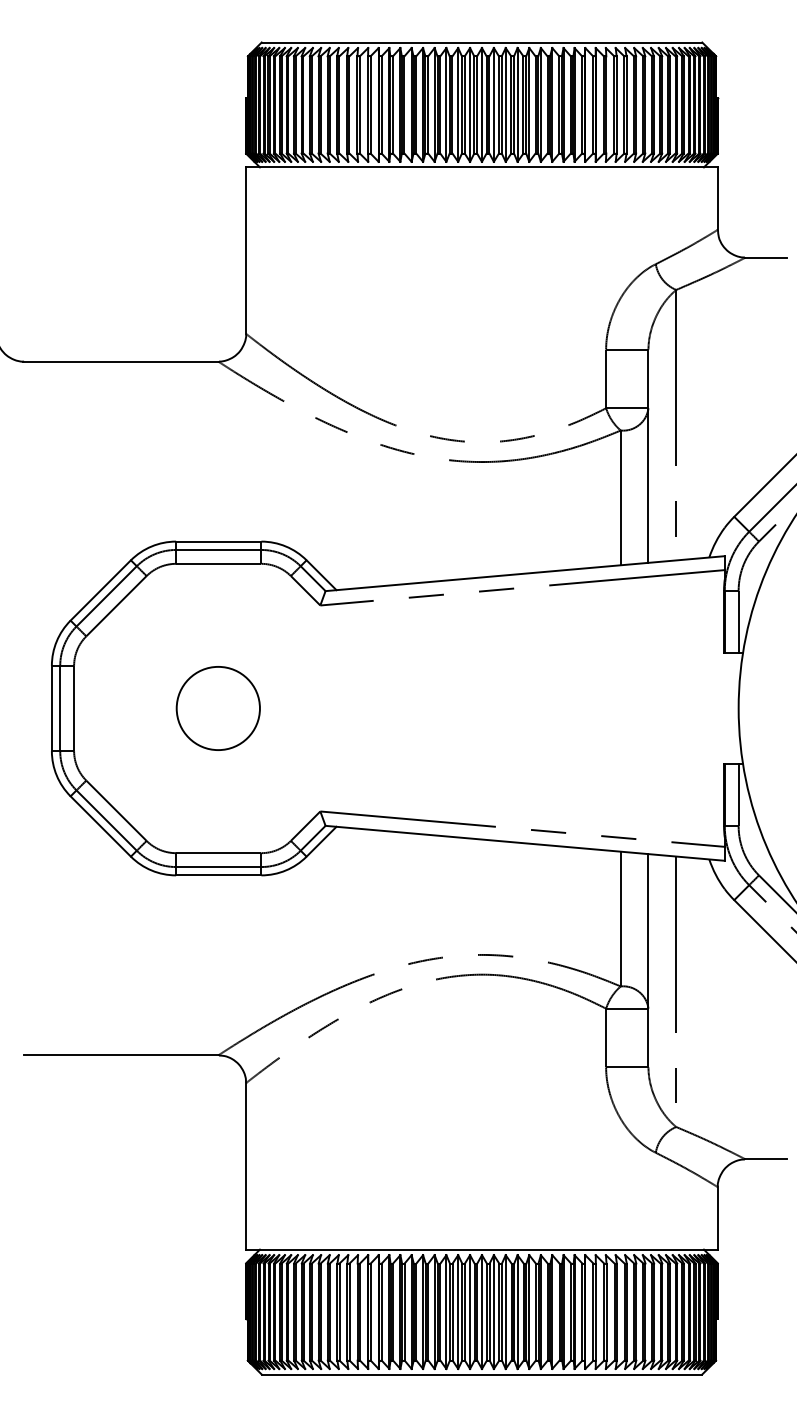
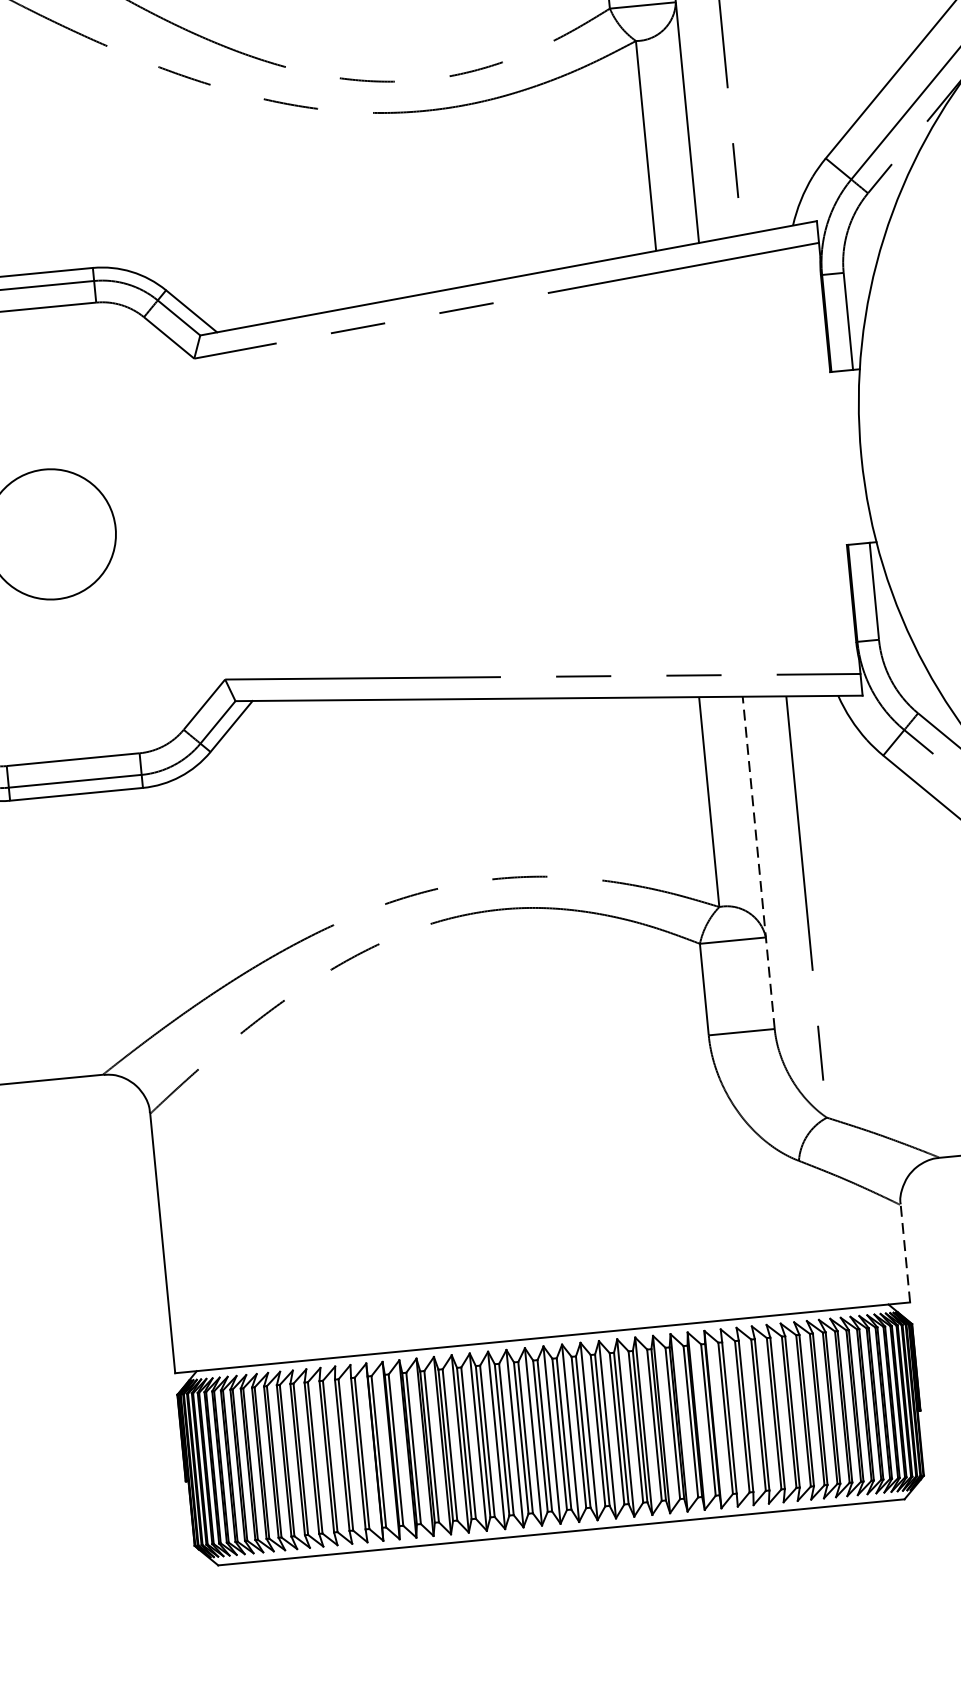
line: (648, 960) -> (758, 862), solid -> dashed
line: (717, 1217) -> (904, 1252), solid -> dashed

